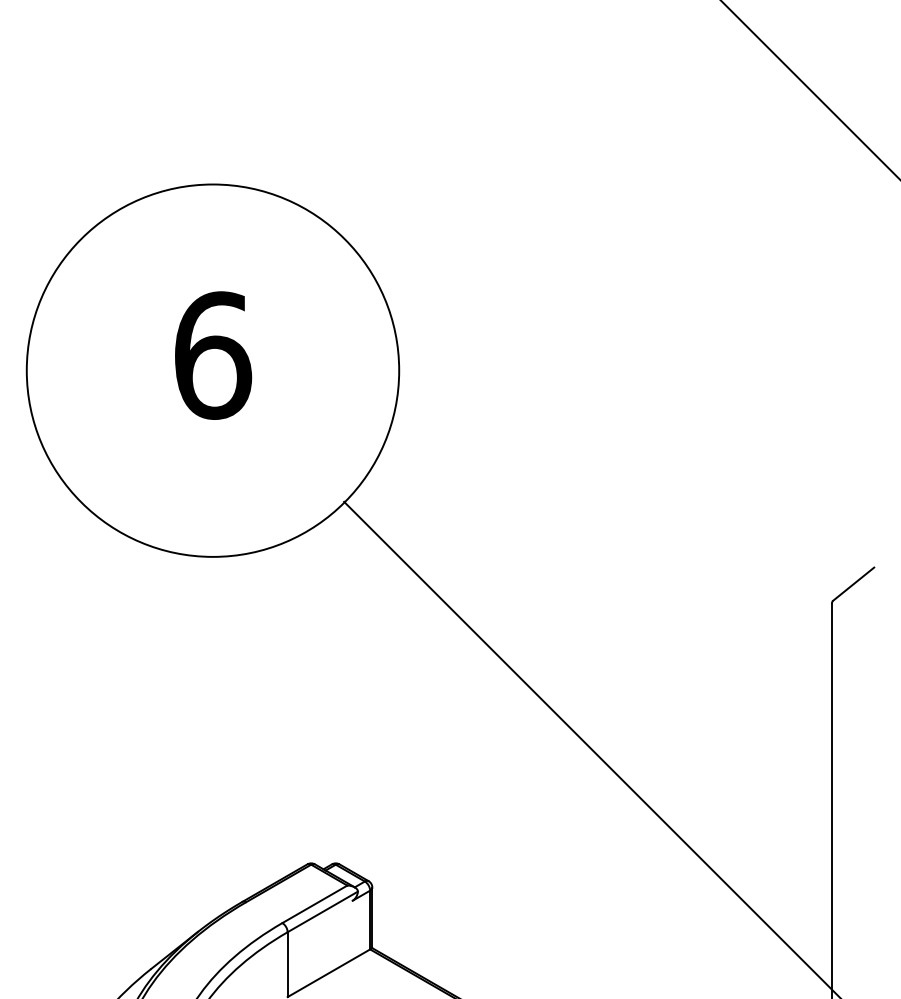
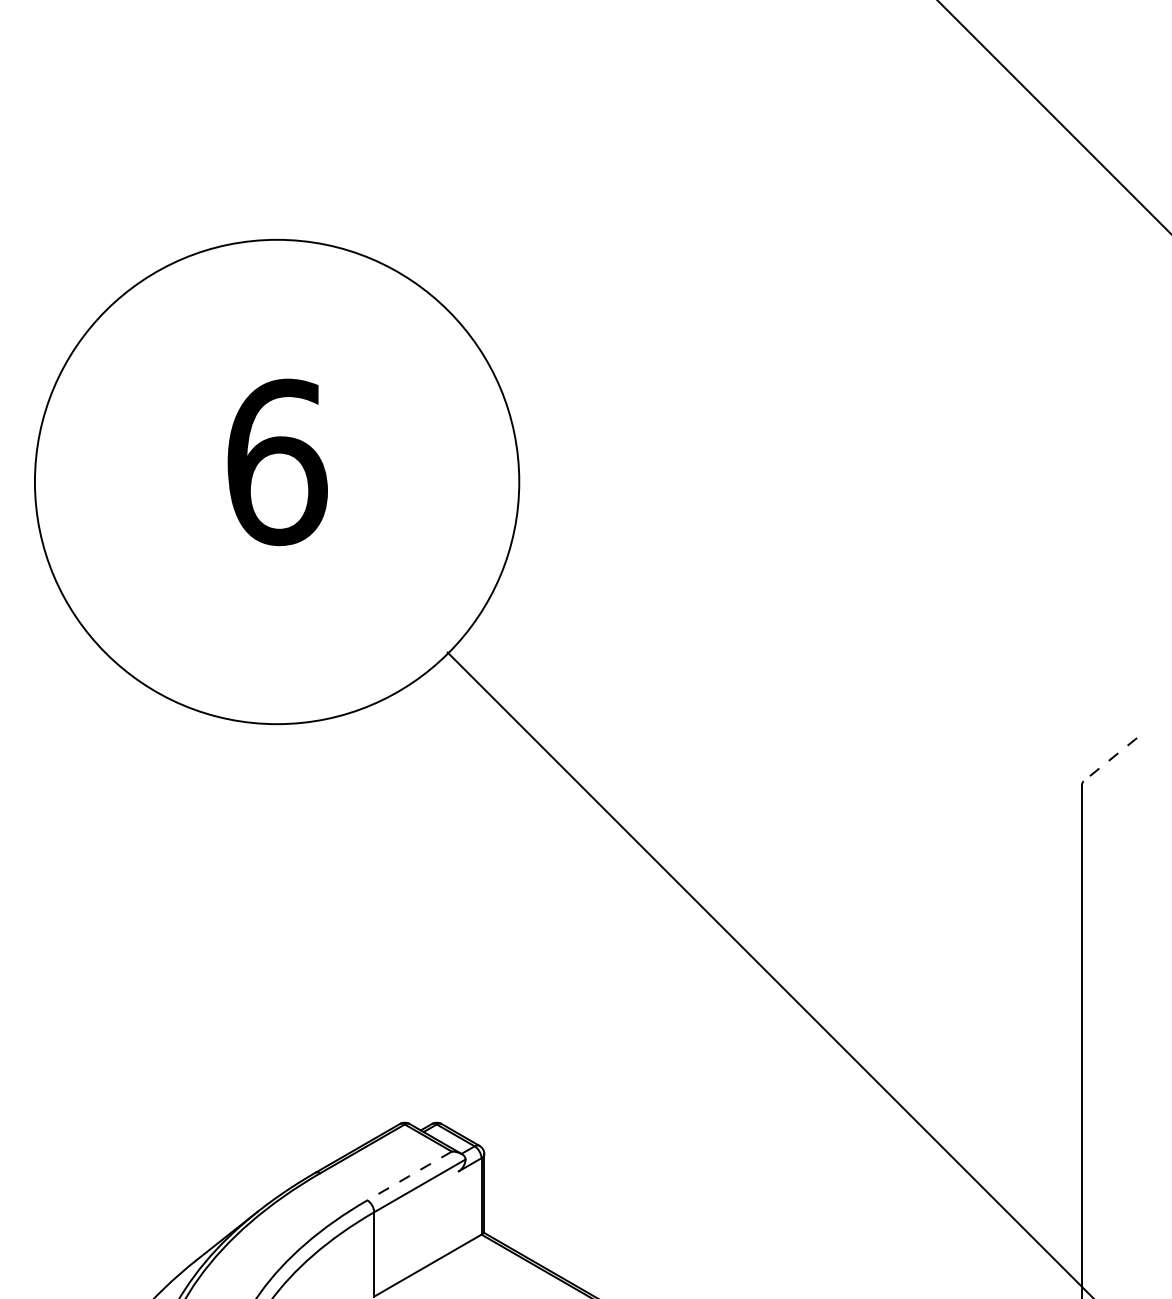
line: (853, 584) -> (1109, 759), solid -> dashed
line: (314, 904) -> (409, 1176), solid -> dashed

